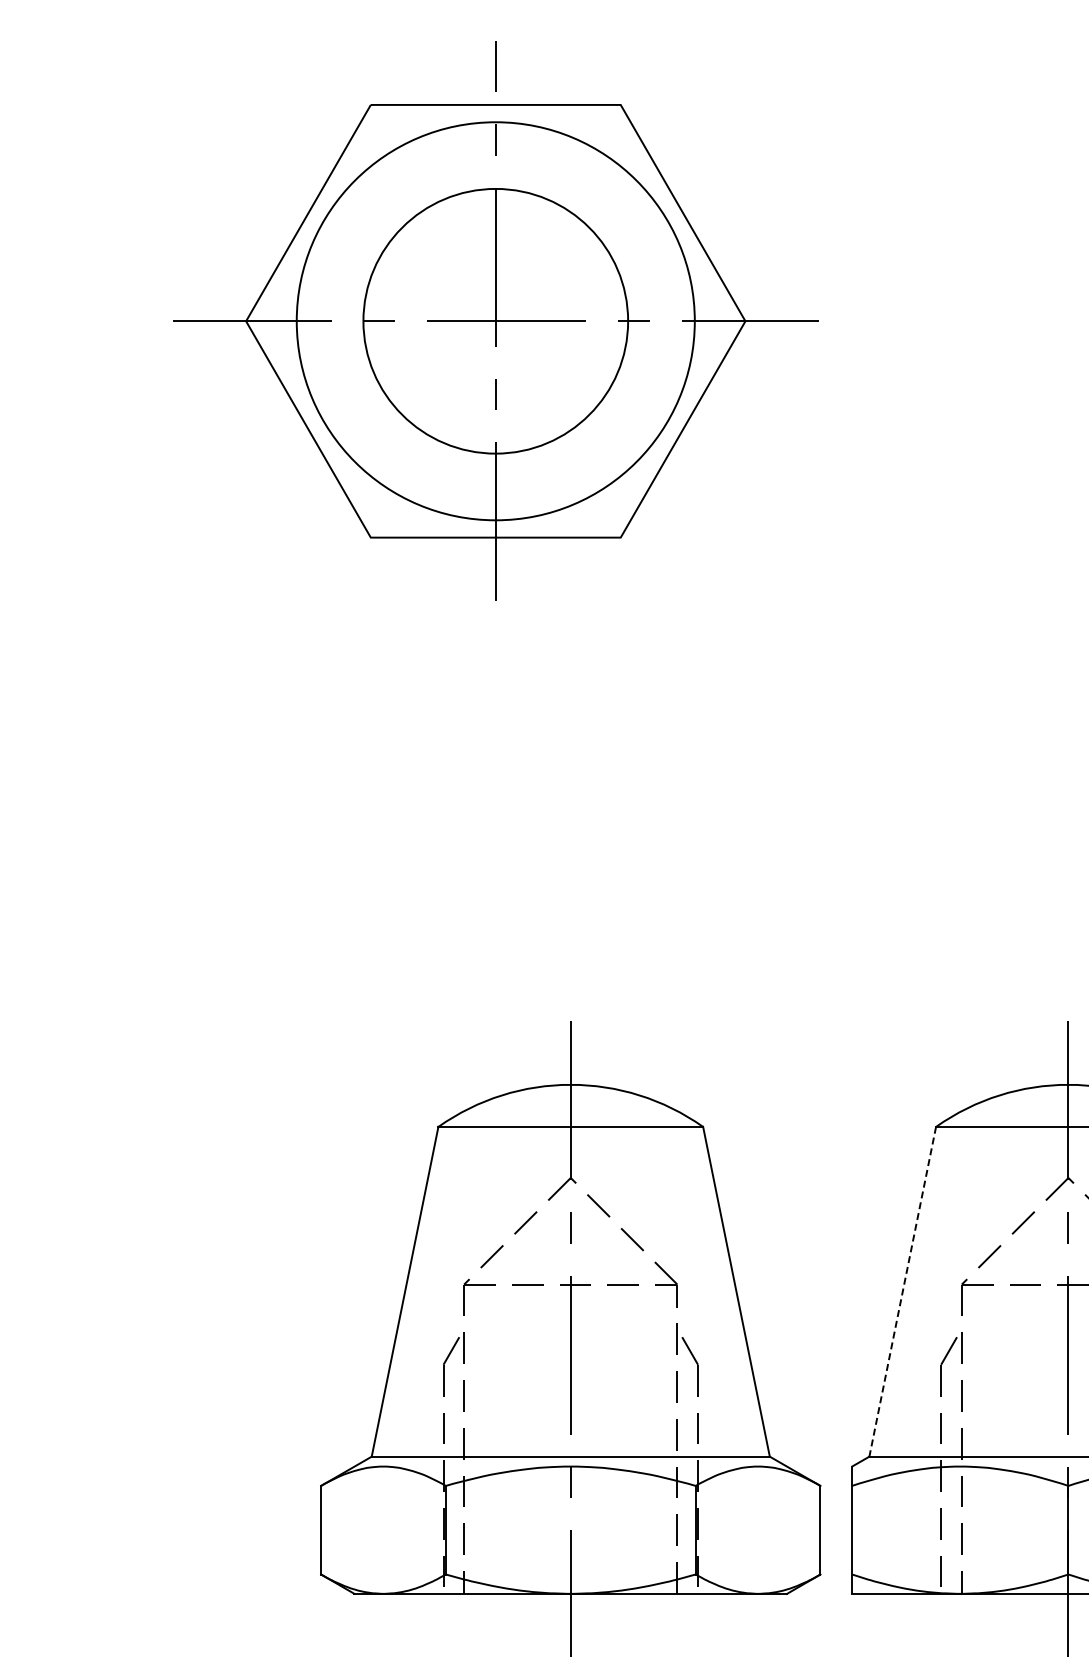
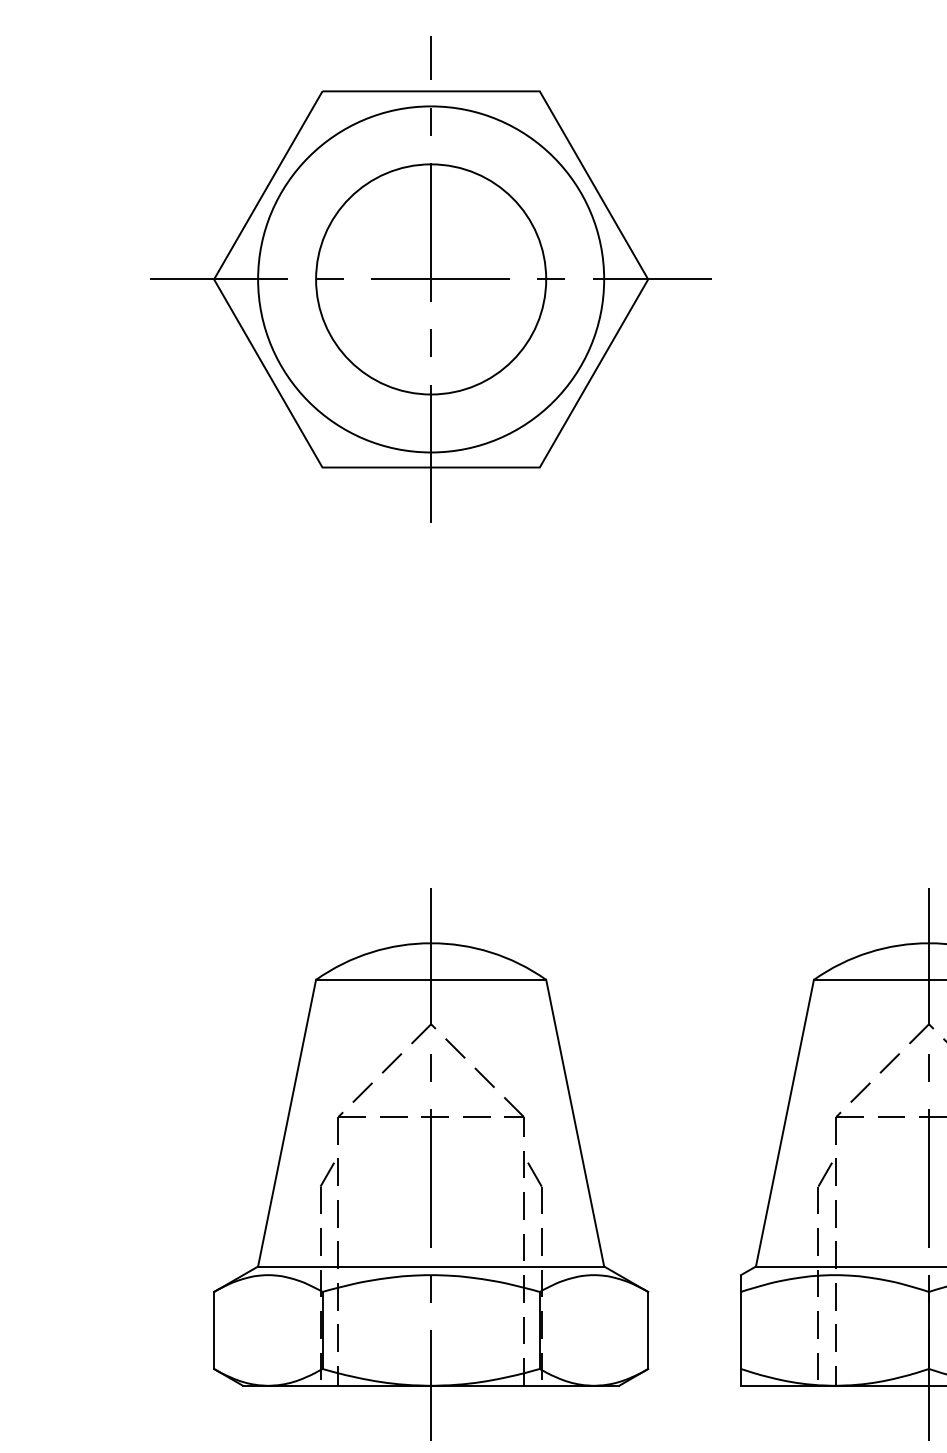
line: (902, 1292) -> (784, 1123), dashed -> solid
part: (570, 1338) -> (430, 1163), moved

